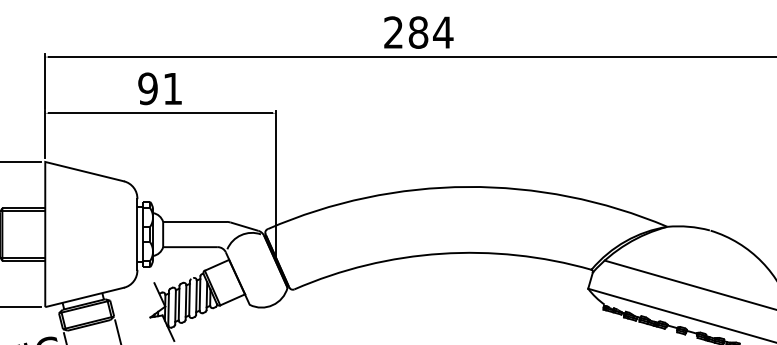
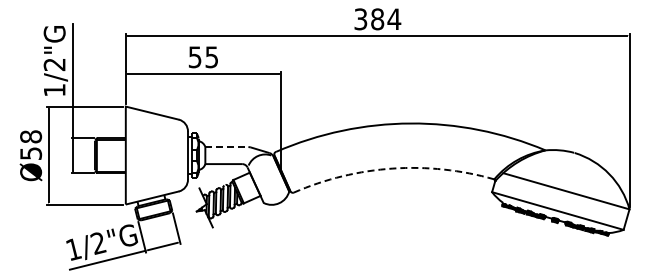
text: (393, 32) -> (360, 19), 284 -> 384
text: (158, 89) -> (202, 57), 91 -> 55
line: (194, 222) -> (226, 147), solid -> dashed
arc: (440, 253) -> (392, 168), solid -> dashed

